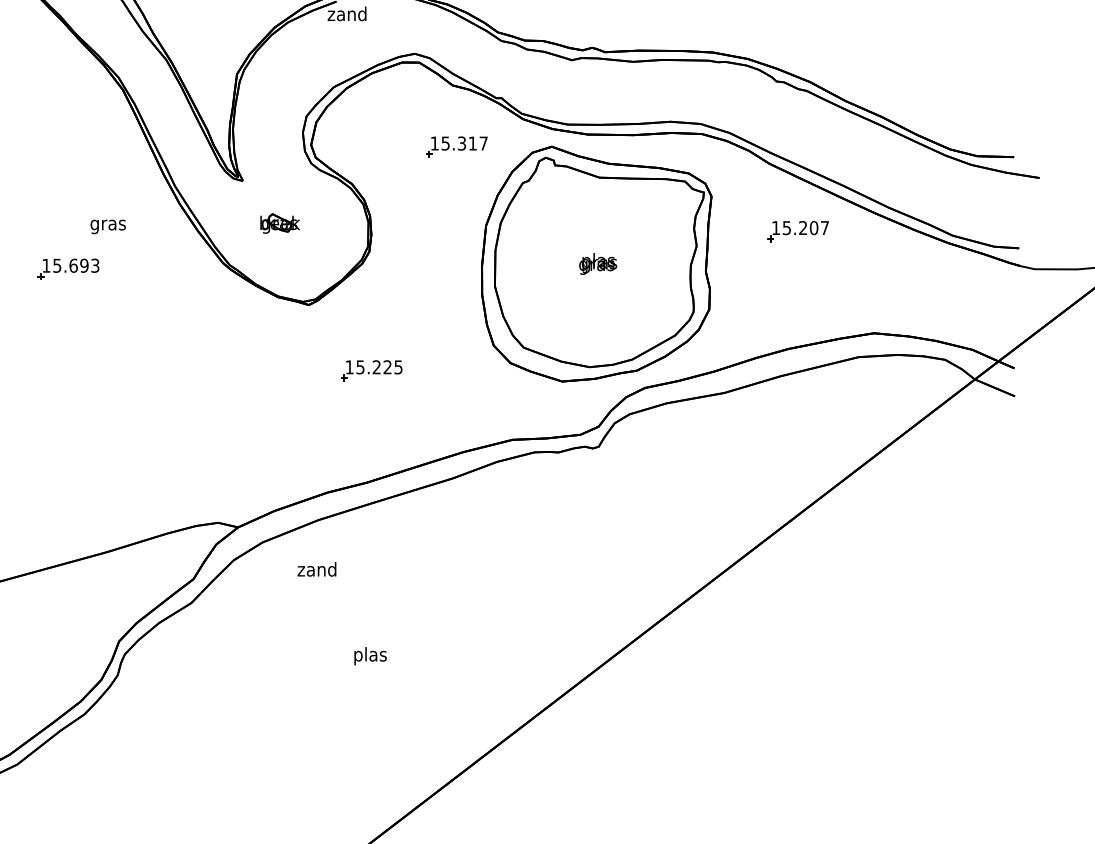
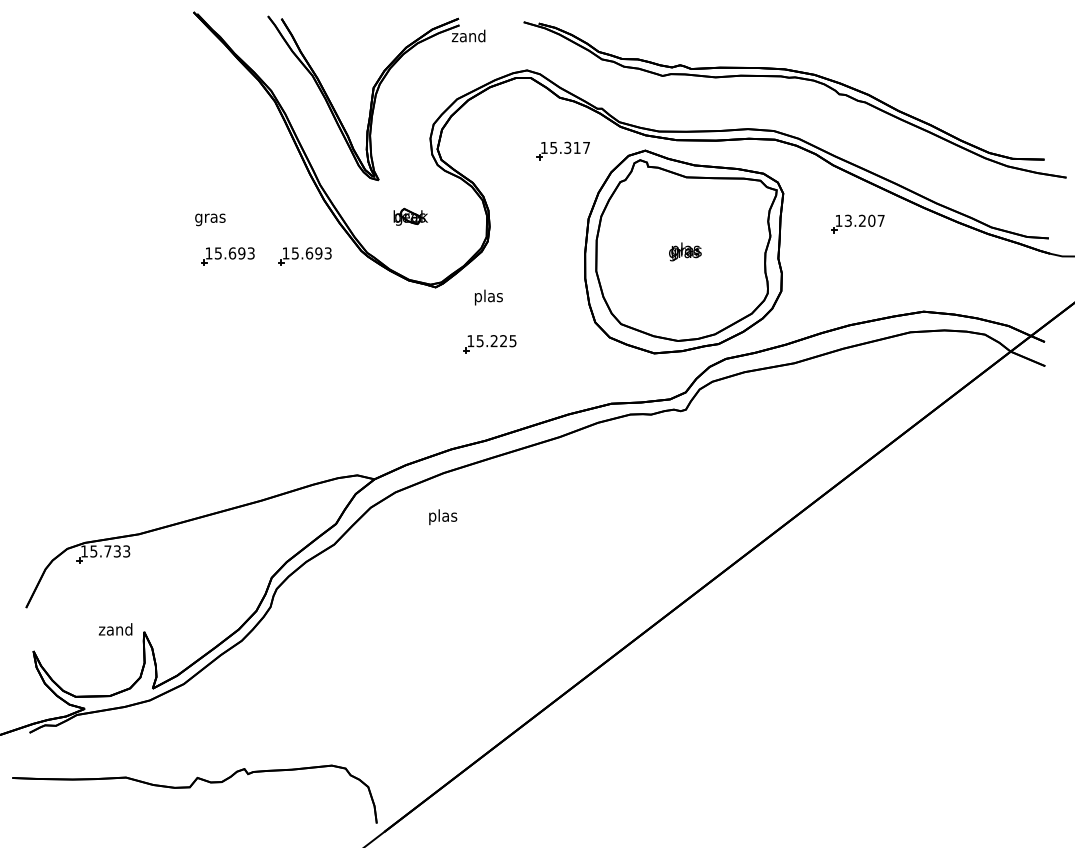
text: (108, 226) -> (210, 219), moved
text: (787, 227) -> (848, 220), 15.207 -> 13.207
part: (157, 269) -> (304, 256), added
text: (316, 571) -> (442, 517), zand -> plas
text: (370, 656) -> (488, 297), moved

